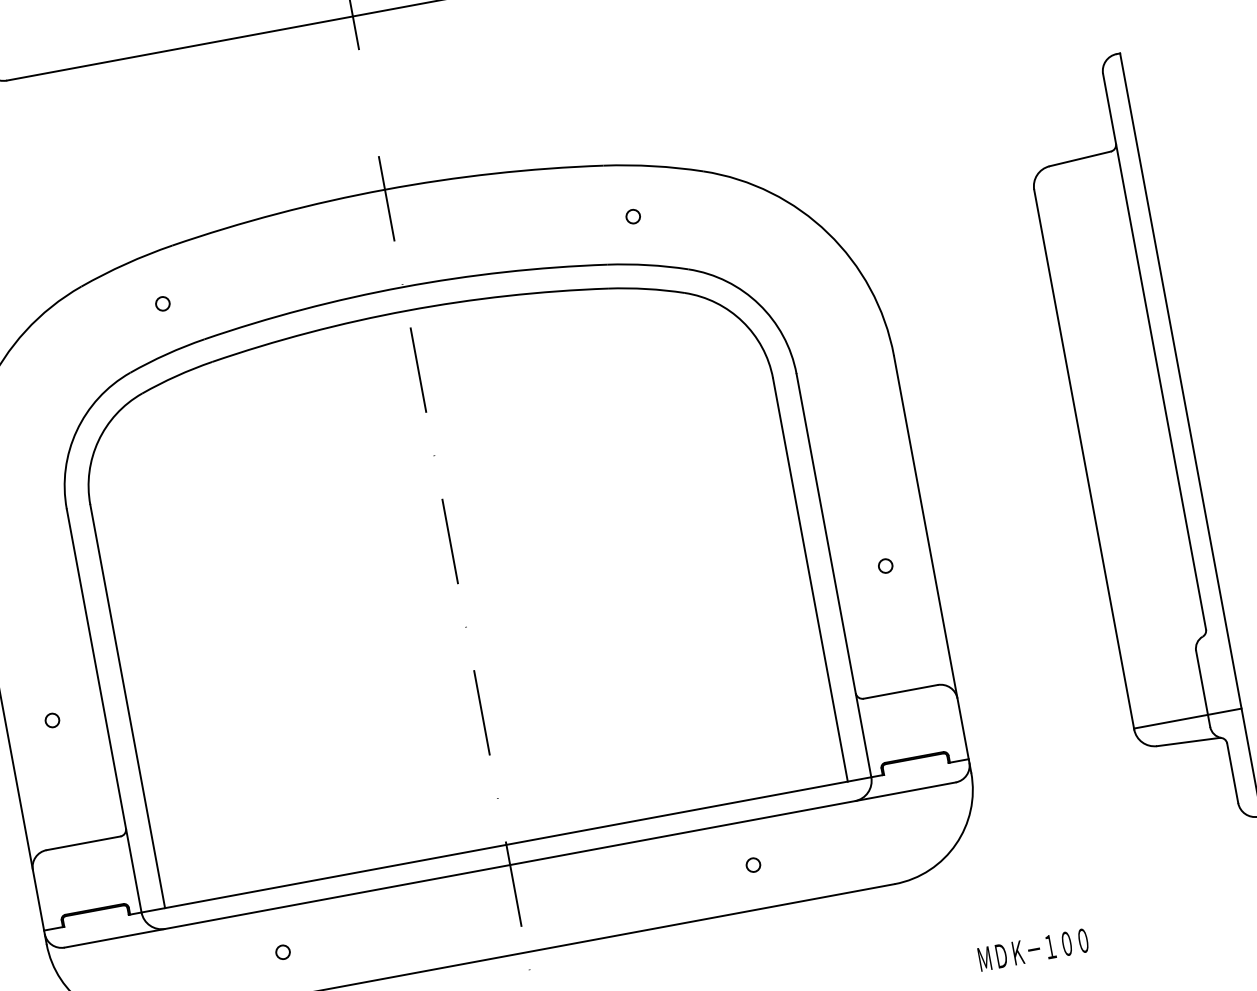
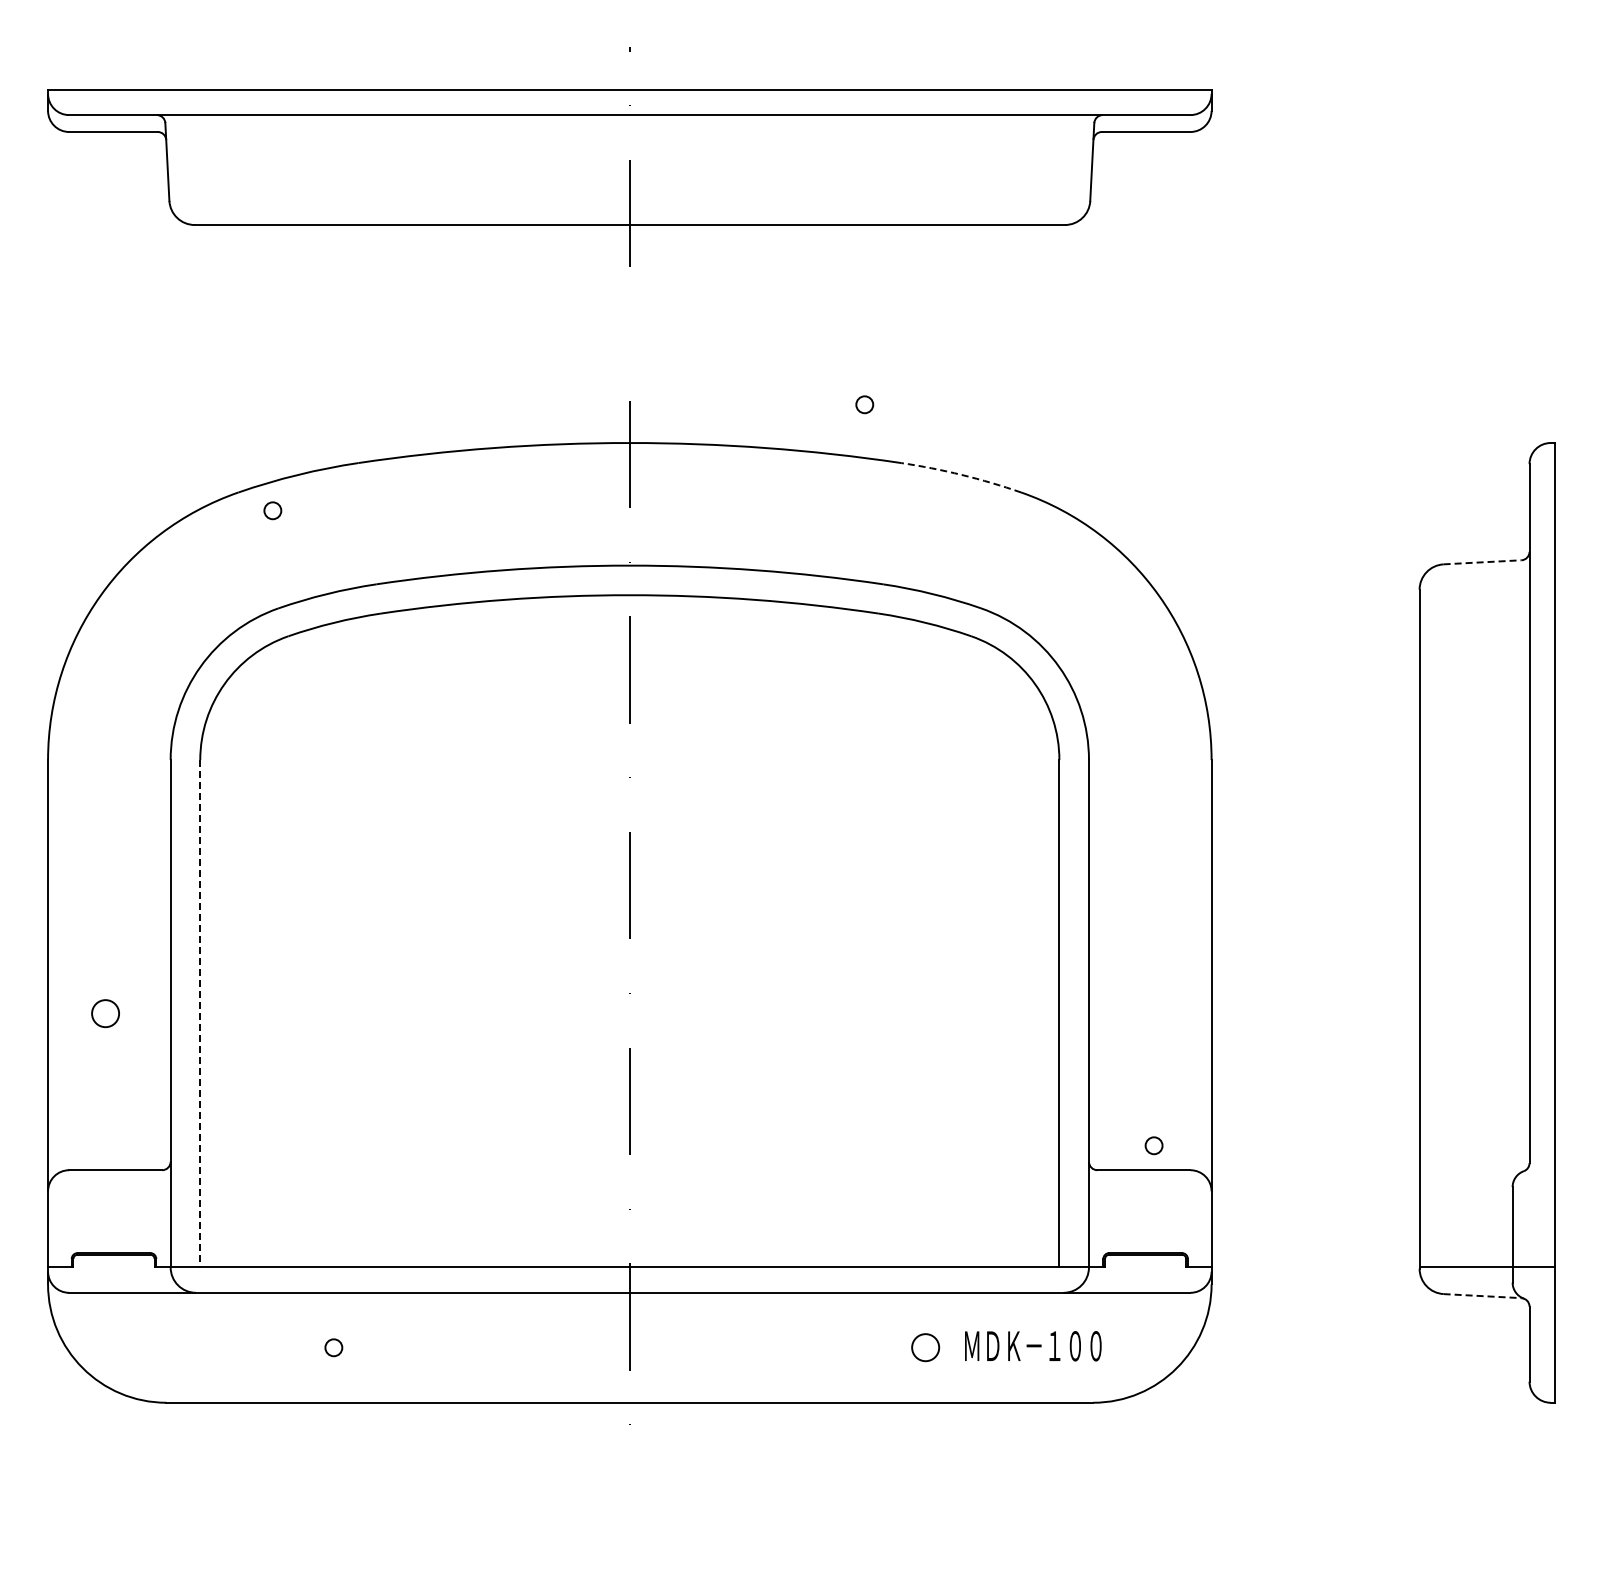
line: (1080, 159) -> (1482, 562), solid -> dashed
arc: (653, 165) -> (961, 474), solid -> dashed
circle: (633, 216) -> (864, 404), moved
circle: (162, 303) -> (272, 510), moved
circle: (885, 565) -> (1153, 1145), moved
line: (127, 706) -> (200, 1013), solid -> dashed
circle: (52, 720) -> (105, 1013), size x1.6
line: (1188, 742) -> (1482, 1296), solid -> dashed
circle: (753, 864) -> (925, 1347), size x1.6
text: (1033, 950) -> (1033, 1346), moved

